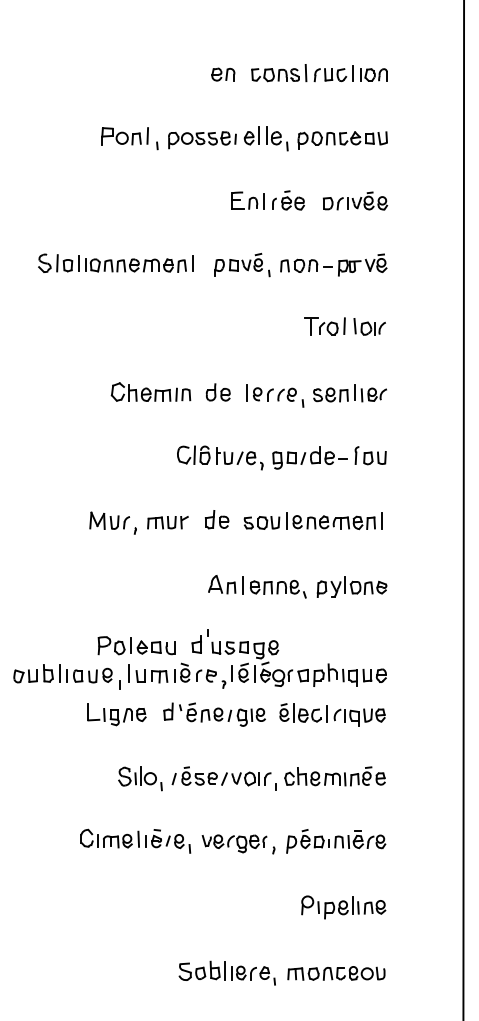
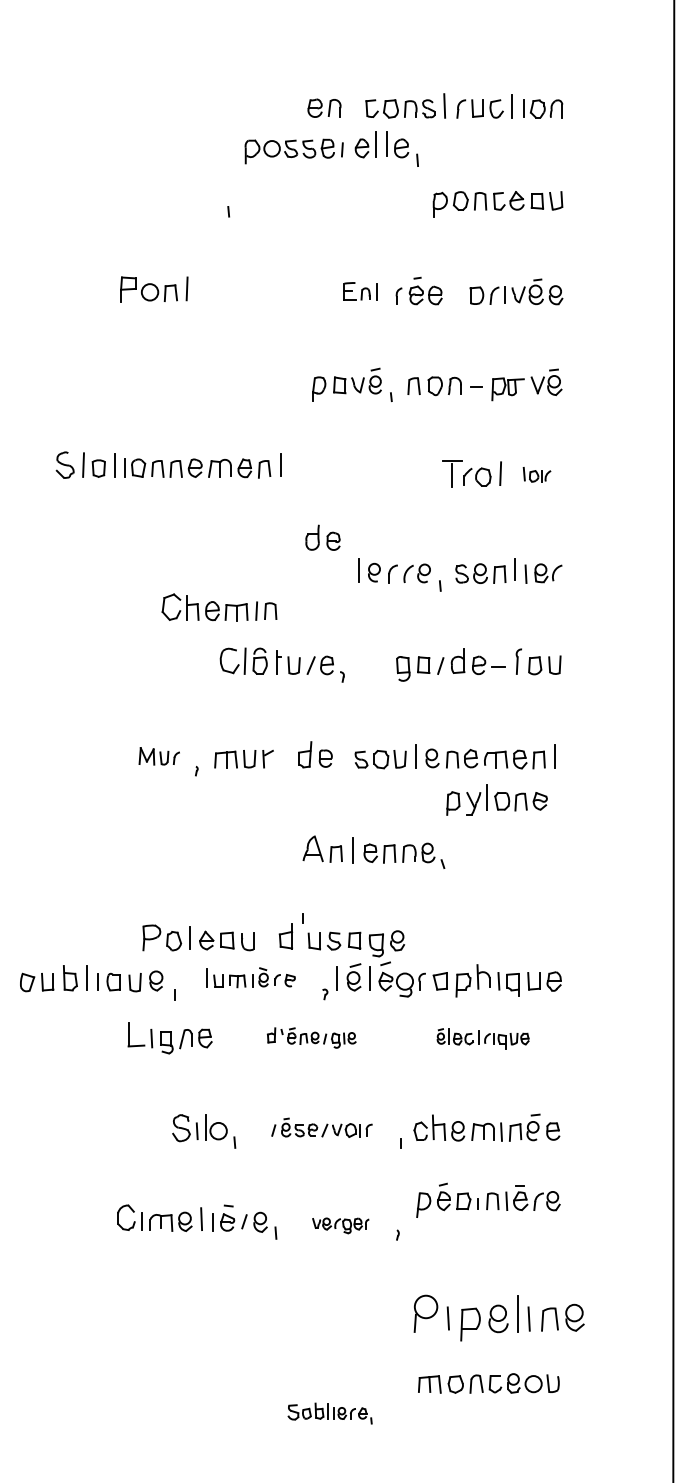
part: (124, 136) -> (153, 289), moved
part: (228, 138) -> (332, 148), moved
part: (247, 200) -> (359, 291), size x0.7
part: (115, 262) -> (167, 464), moved
part: (369, 326) -> (536, 474), size x0.6
part: (150, 391) -> (218, 606), moved
part: (217, 392) -> (321, 538), moved
part: (220, 457) -> (282, 664), moved
part: (109, 520) -> (159, 756), size x0.7
part: (351, 586) -> (496, 799), moved
part: (172, 672) -> (250, 976), size x0.7
part: (214, 714) -> (311, 1037), size x0.6
part: (332, 714) -> (483, 1037), size x0.6
part: (221, 776) -> (321, 1127), size x0.7
part: (336, 841) -> (488, 1200), moved
part: (234, 843) -> (340, 1225), size x0.6
part: (343, 907) -> (499, 1318), size x1.4
part: (226, 972) -> (329, 1412), size x0.6
part: (336, 973) -> (488, 1383), moved

